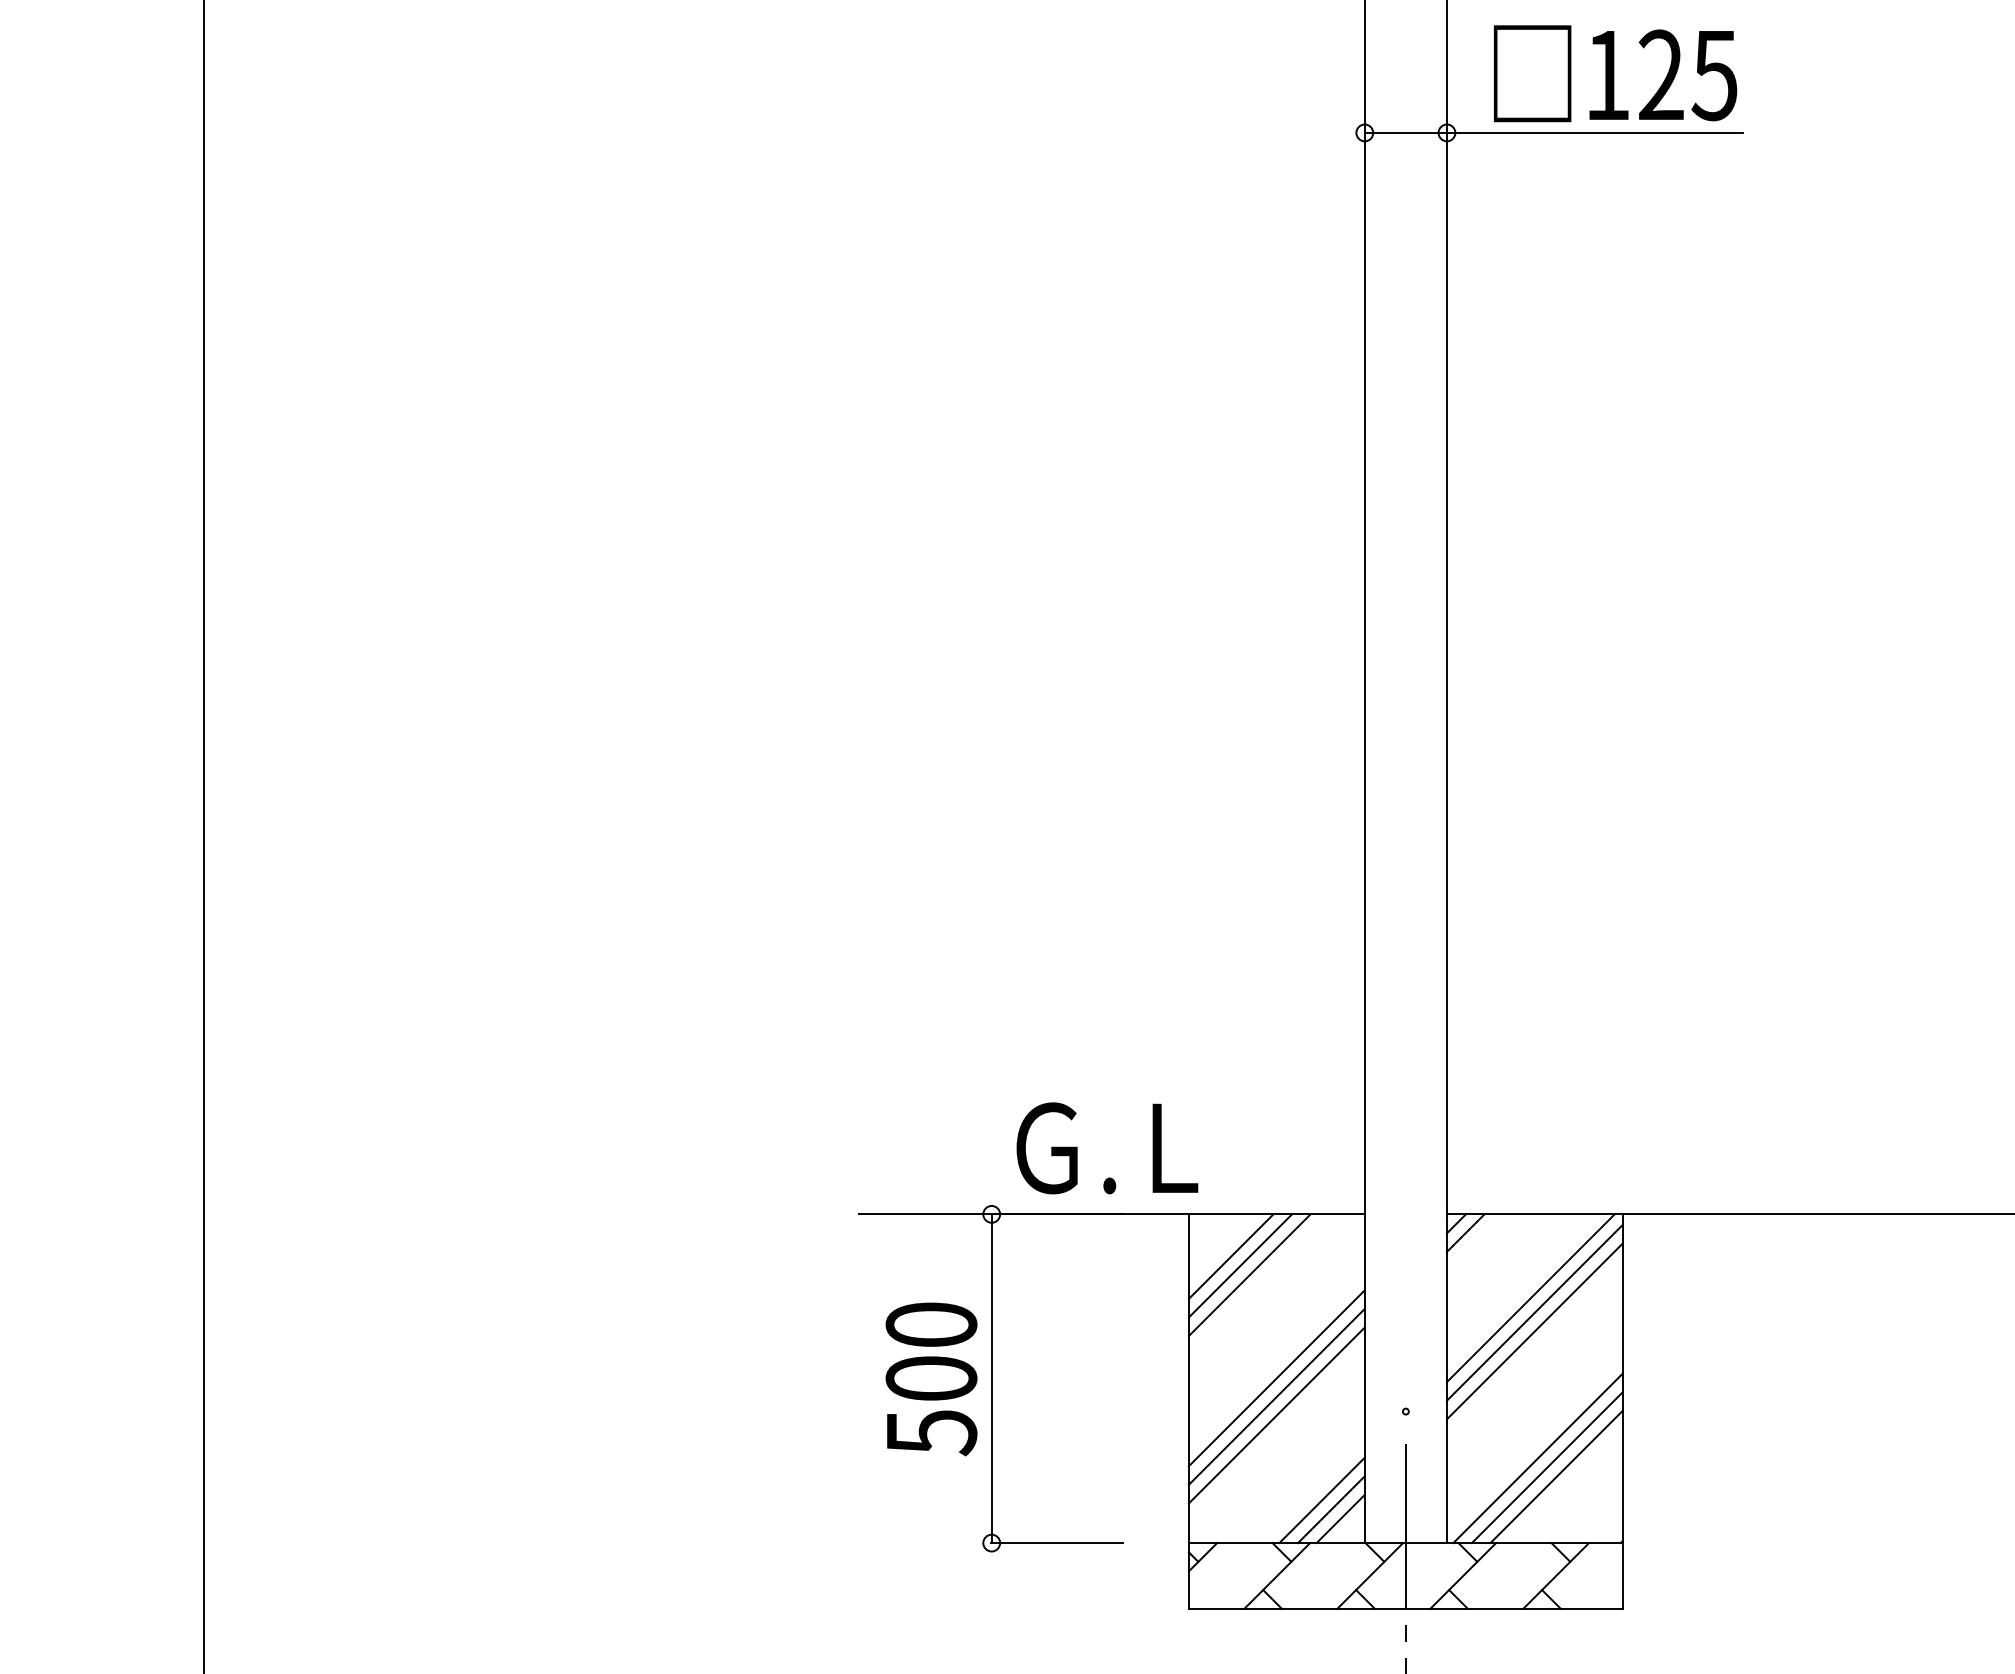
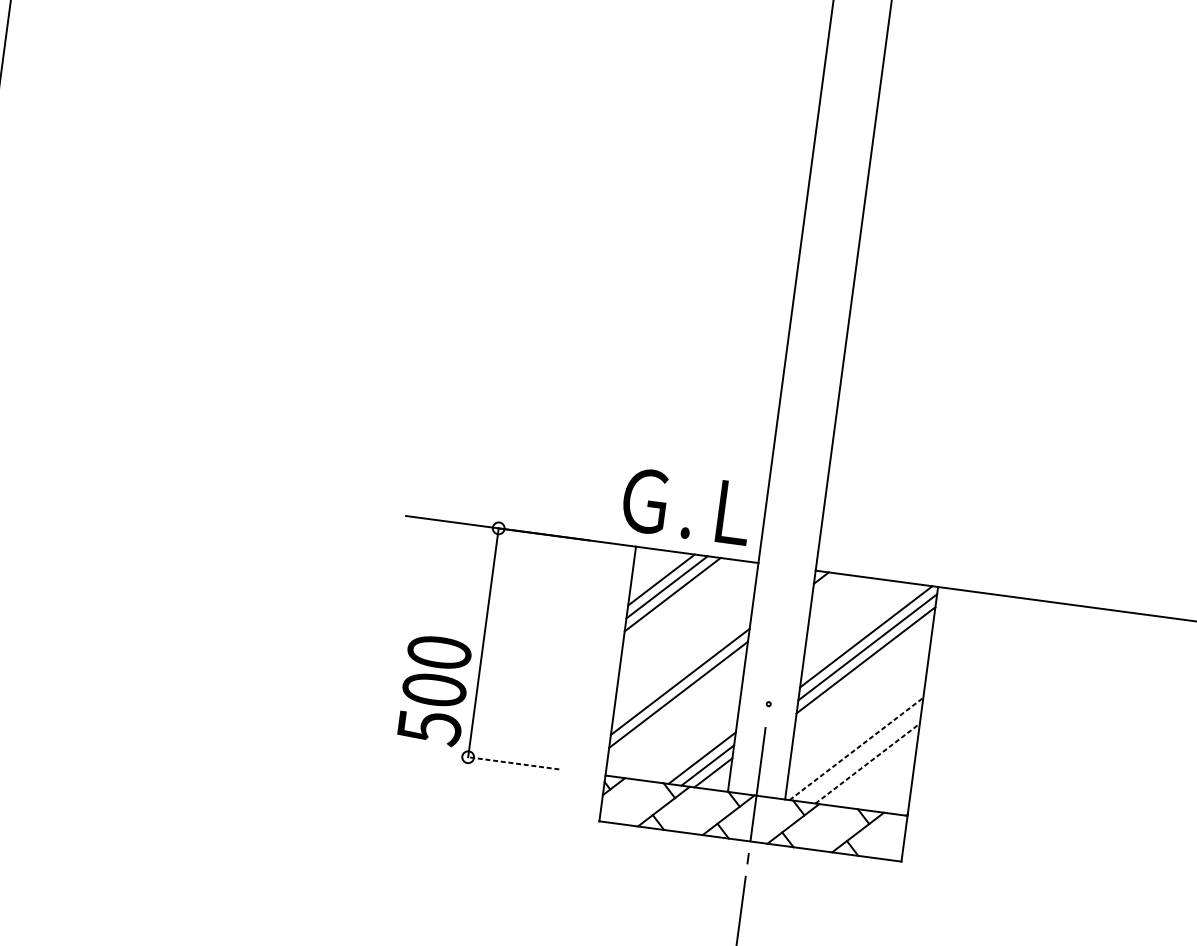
text: (1107, 1148) -> (687, 506), moved
line: (1465, 1232) -> (826, 585), removed
line: (1276, 1378) -> (681, 669), removed
text: (931, 1379) -> (434, 690), moved
line: (1538, 1458) -> (856, 749), solid -> dashed
line: (1546, 1467) -> (861, 756), removed
line: (1556, 1476) -> (867, 763), solid -> dashed
line: (1056, 1543) -> (513, 763), solid -> dashed

